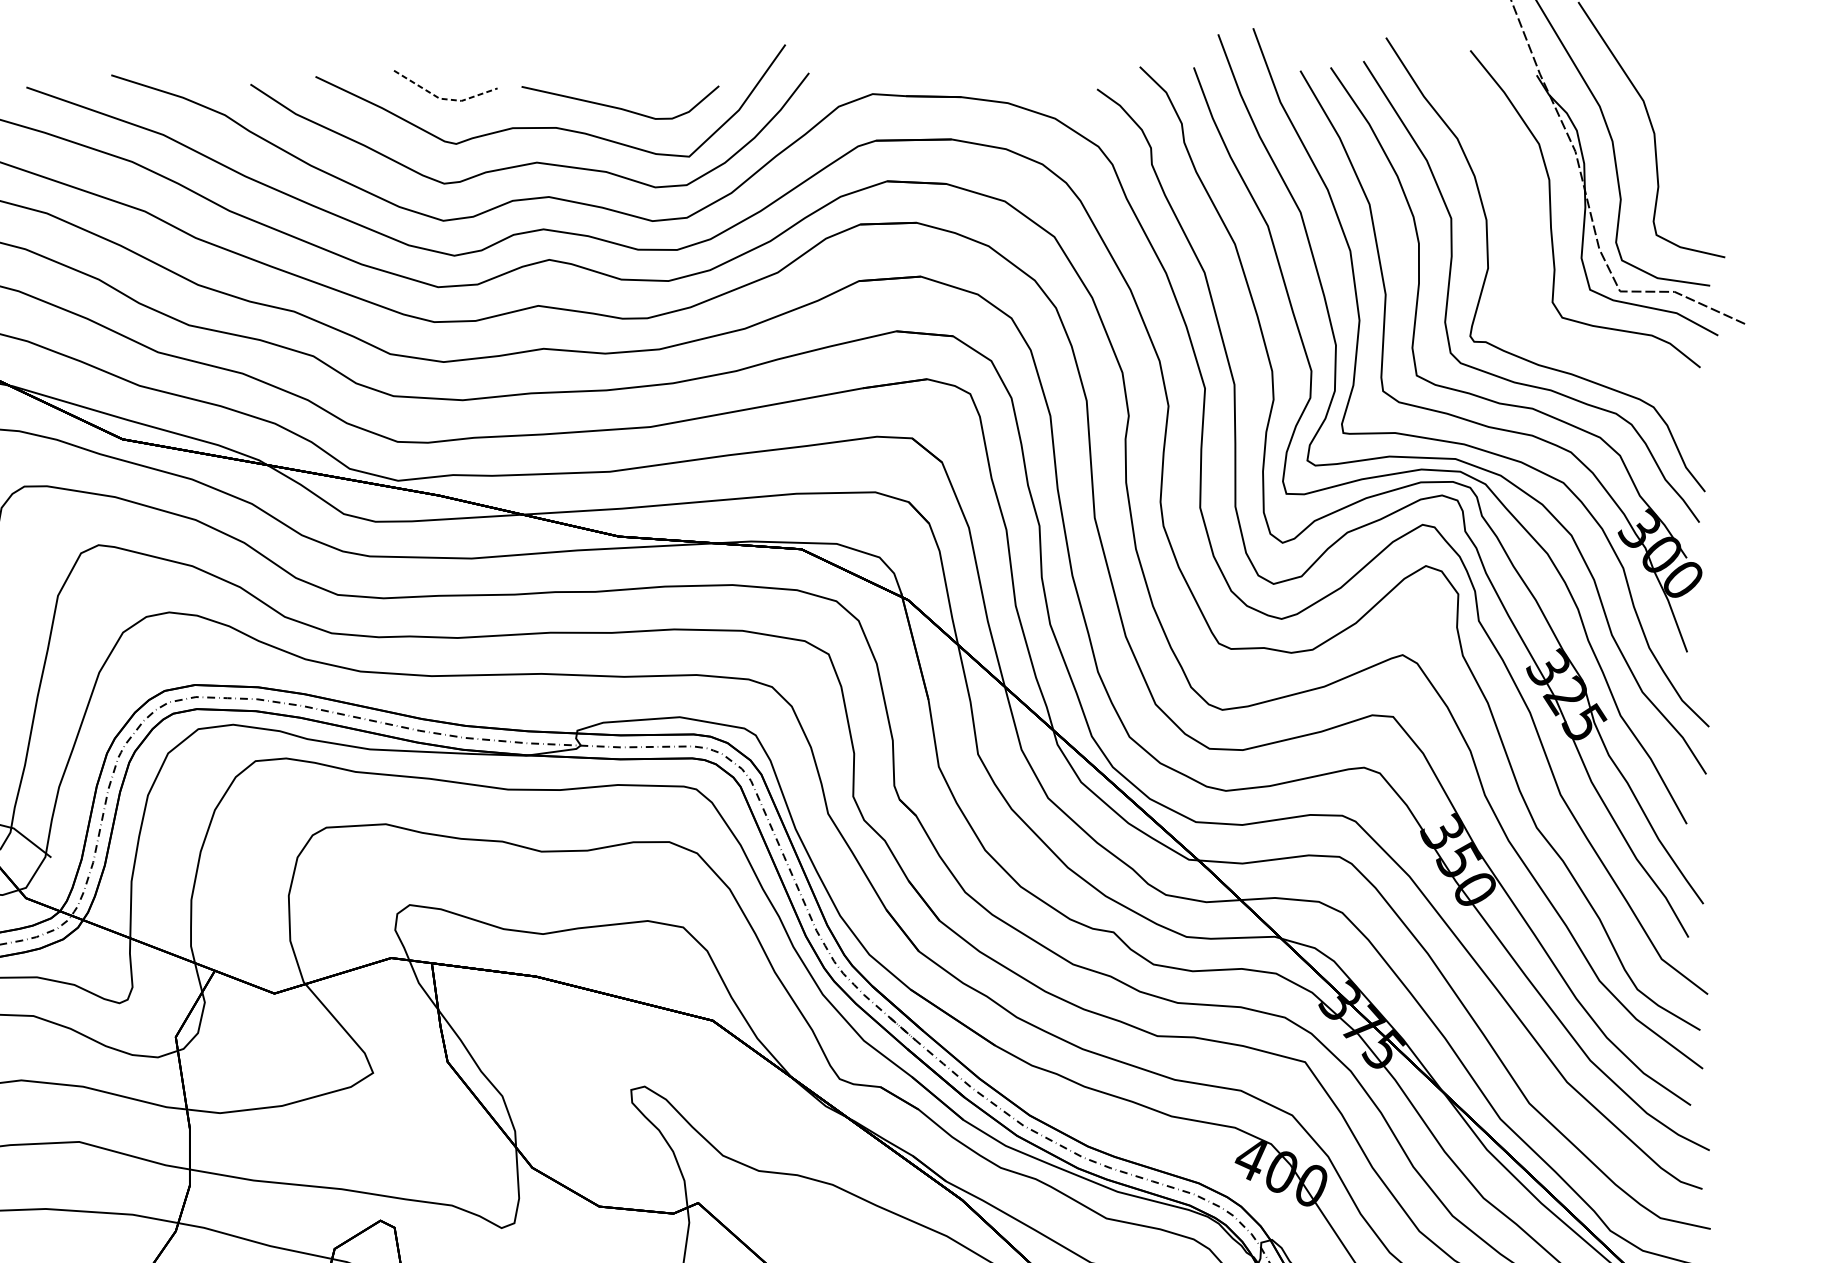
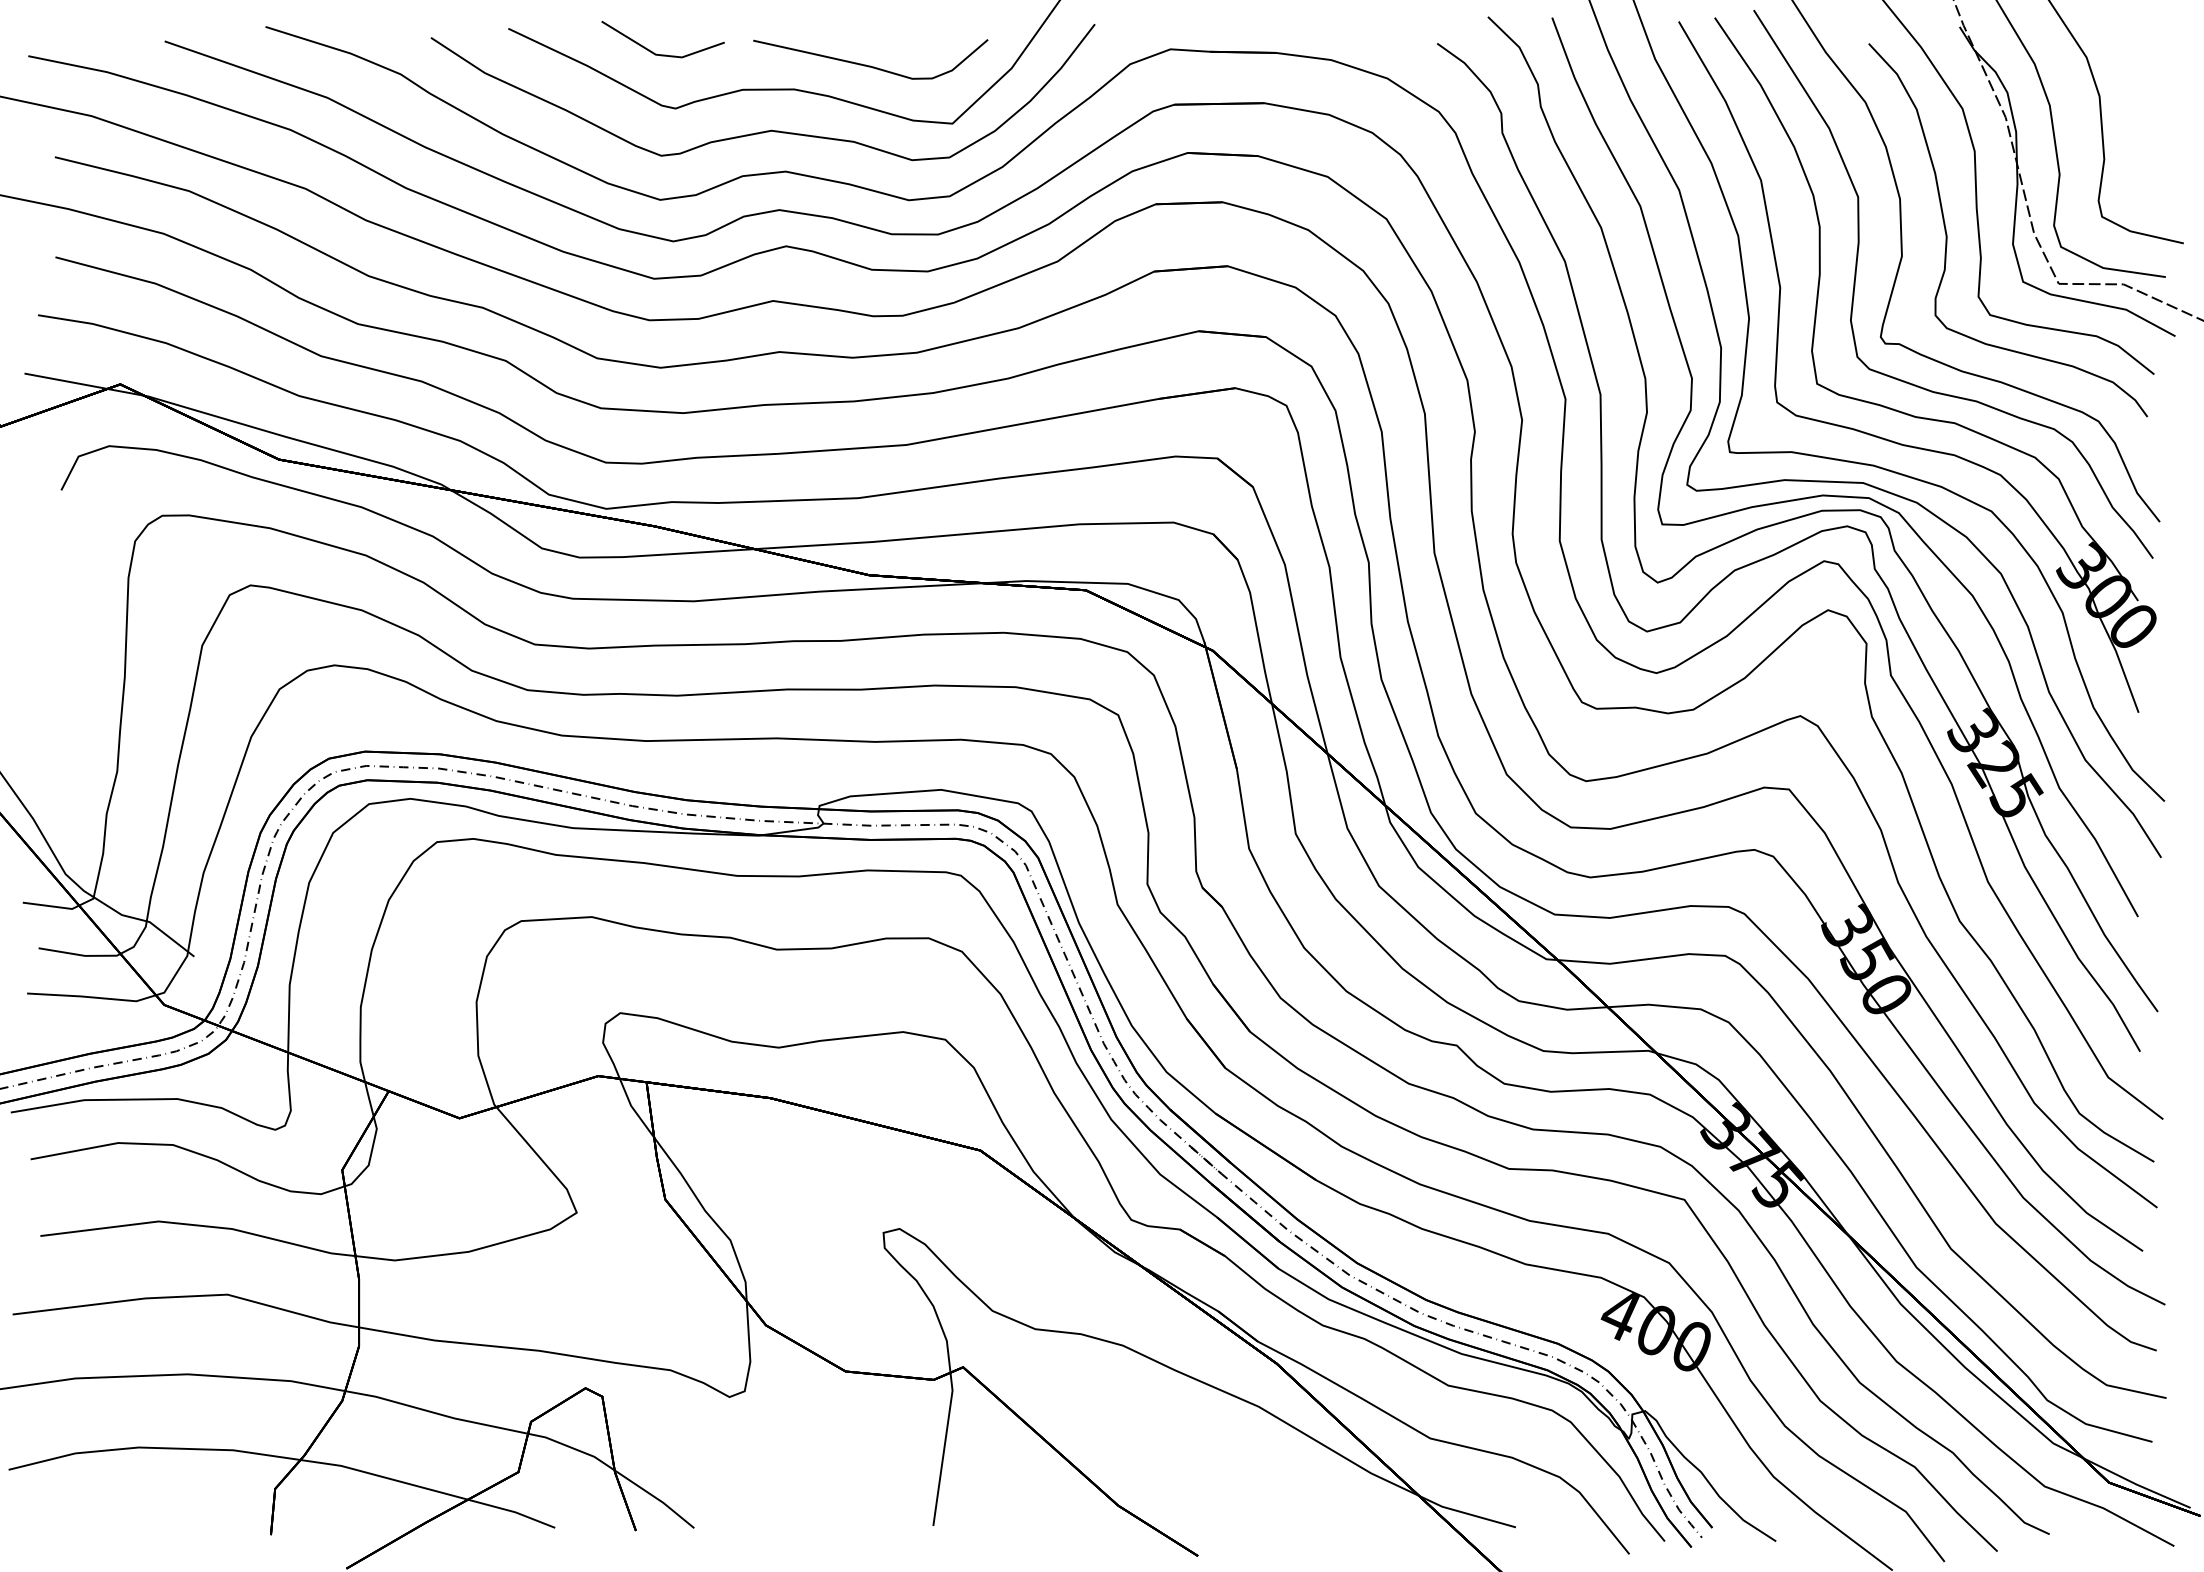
line: (443, 99) -> (660, 55), dashed -> solid
curve: (1526, 249) -> (1947, 233), added

